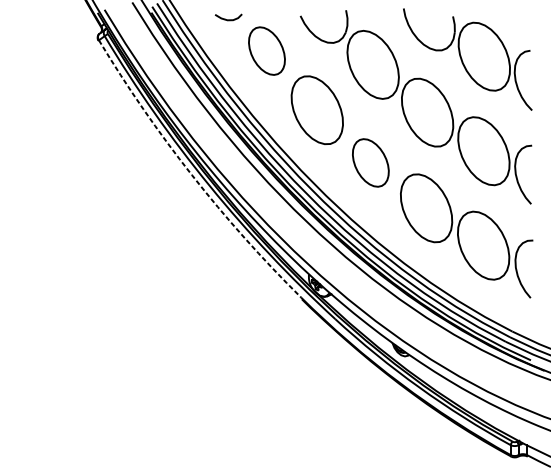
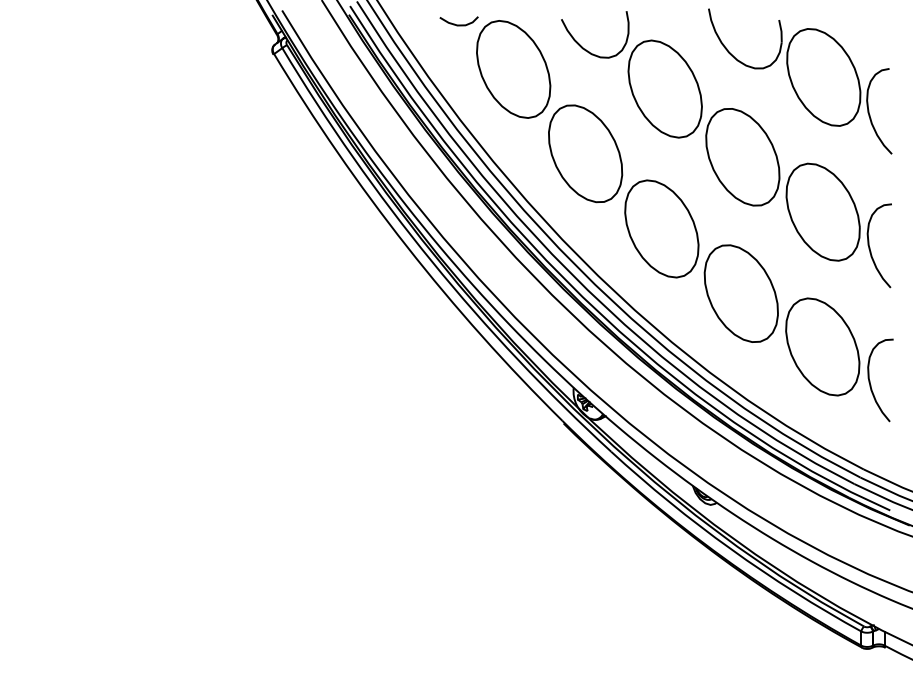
part: (266, 51) -> (513, 69), size x1.43
part: (370, 162) -> (661, 228), size x1.43
arc: (191, 175) -> (406, 246), dashed -> solid

